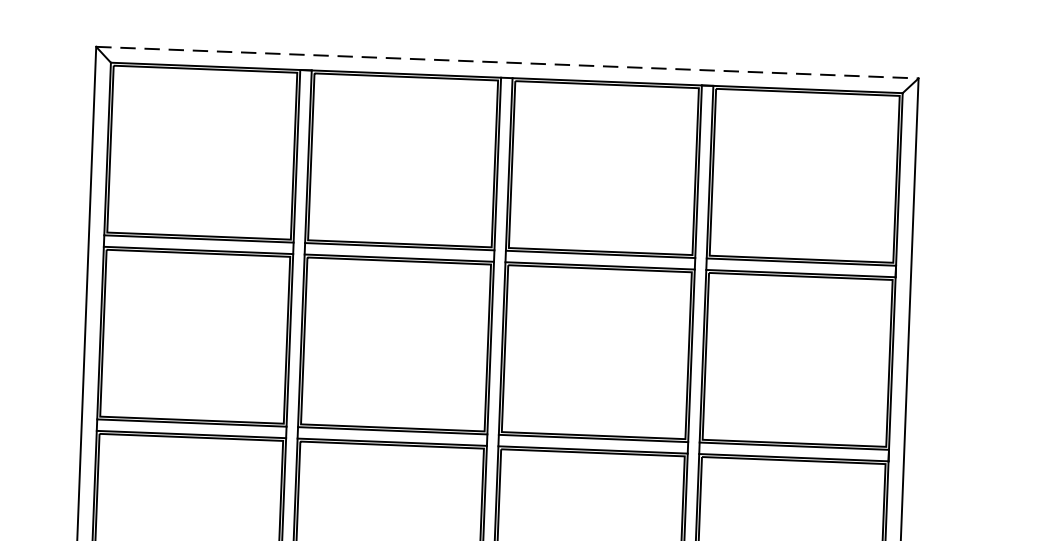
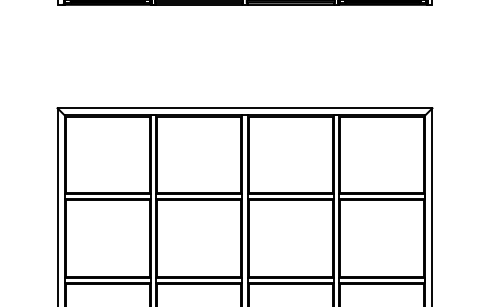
line: (508, 63) -> (245, 108), dashed -> solid

